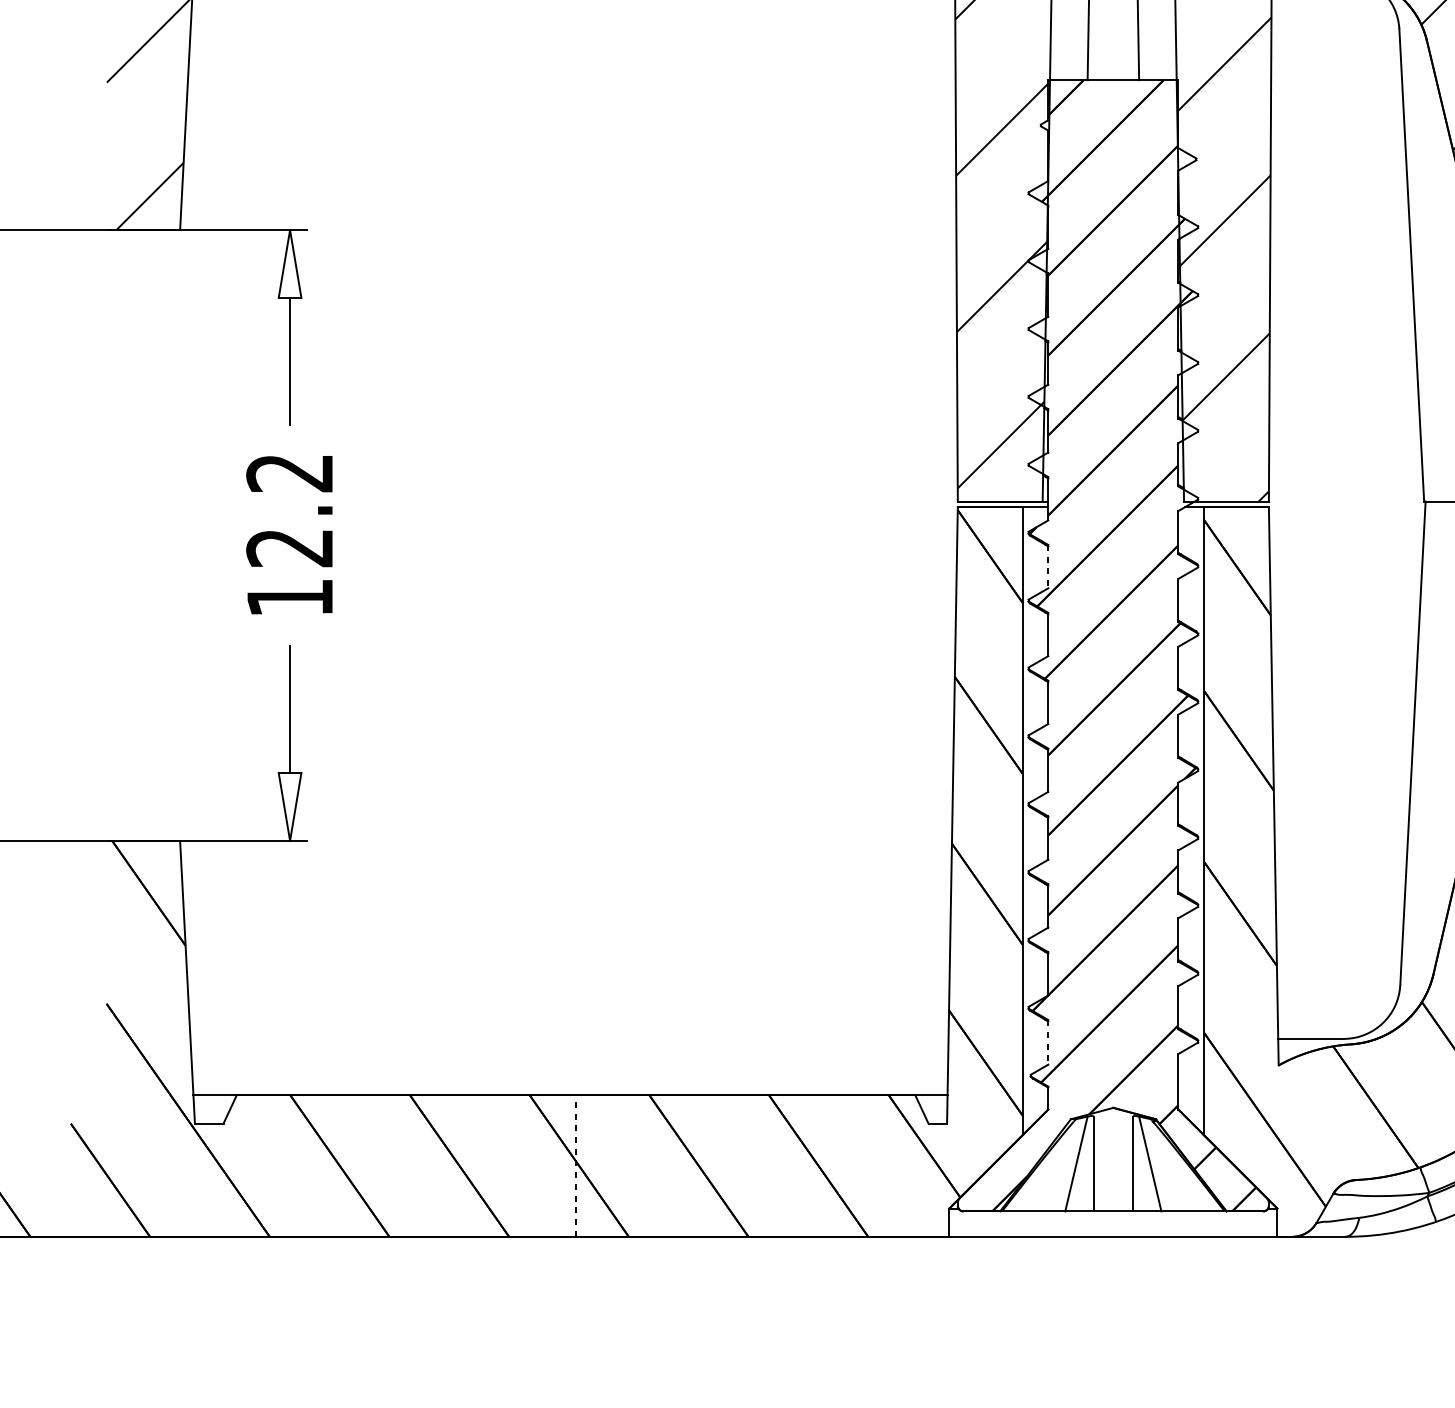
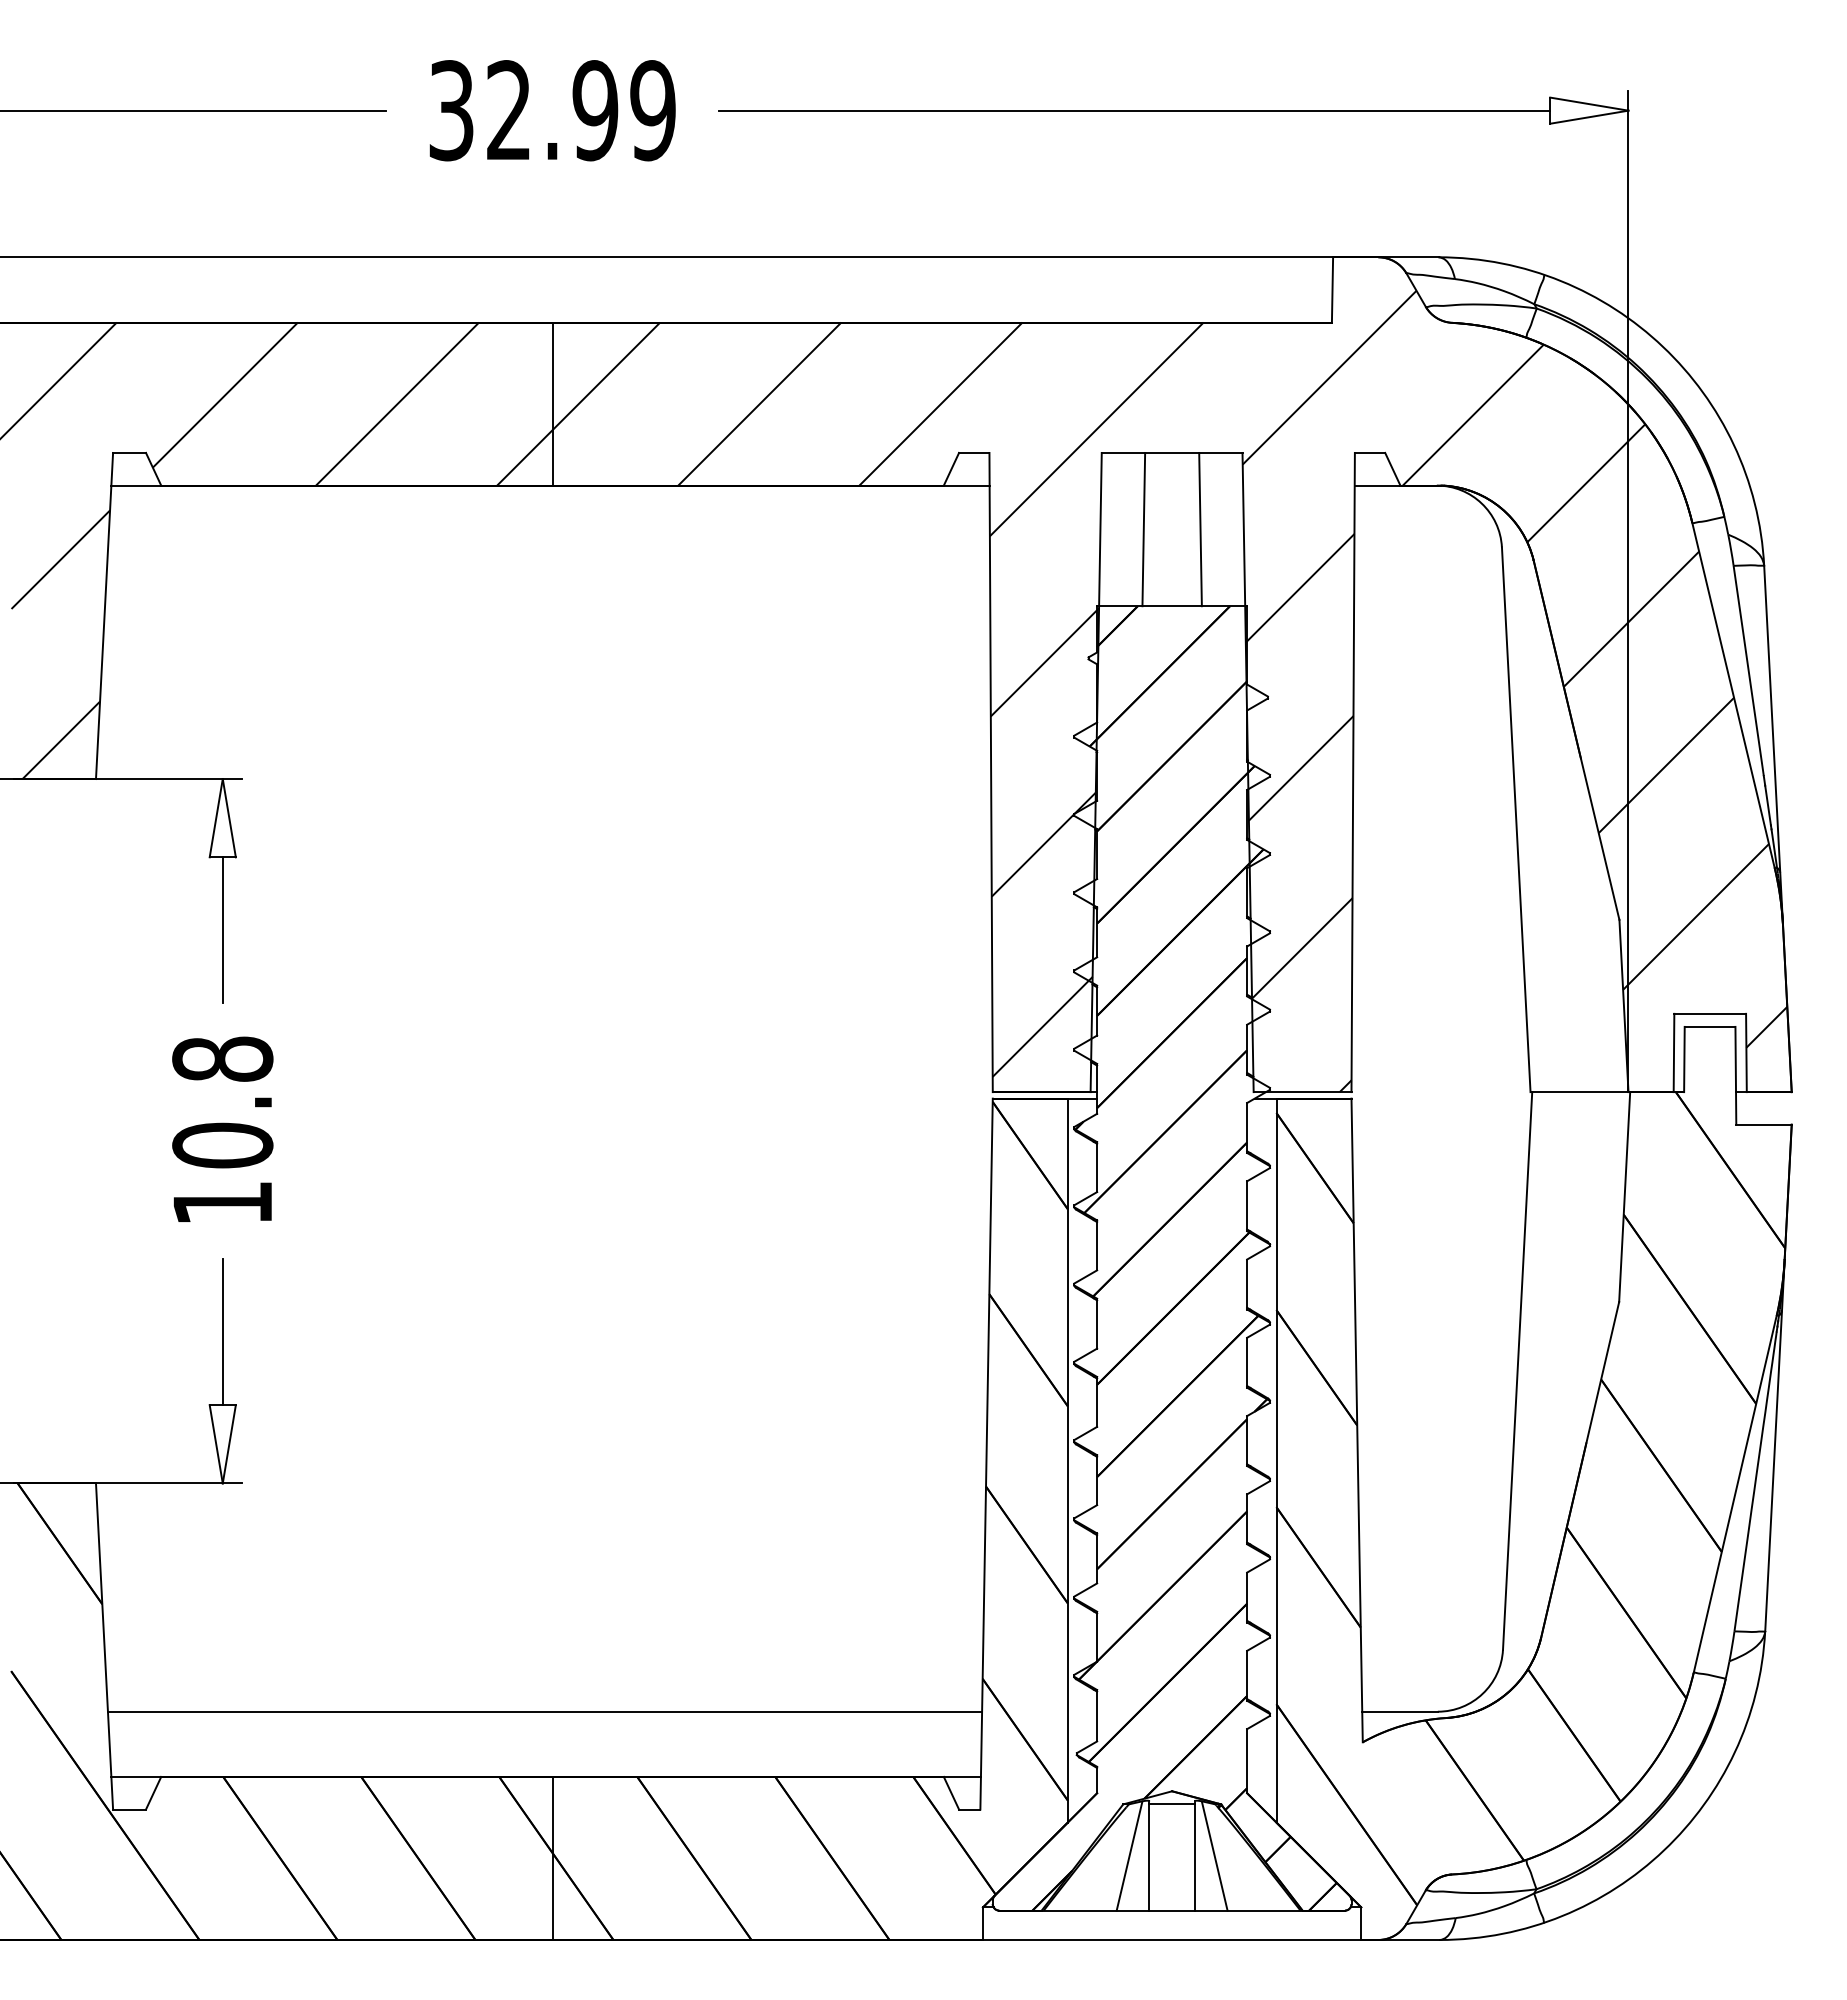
text: (289, 510) -> (222, 1102), 12.2 -> 10.8
line: (1048, 566) -> (1097, 1167), dashed -> solid
line: (569, 1038) -> (545, 1711), added
line: (1048, 1042) -> (1097, 1715), dashed -> solid
line: (1112, 1119) -> (1171, 1804), added
line: (576, 1166) -> (552, 1858), dashed -> solid

